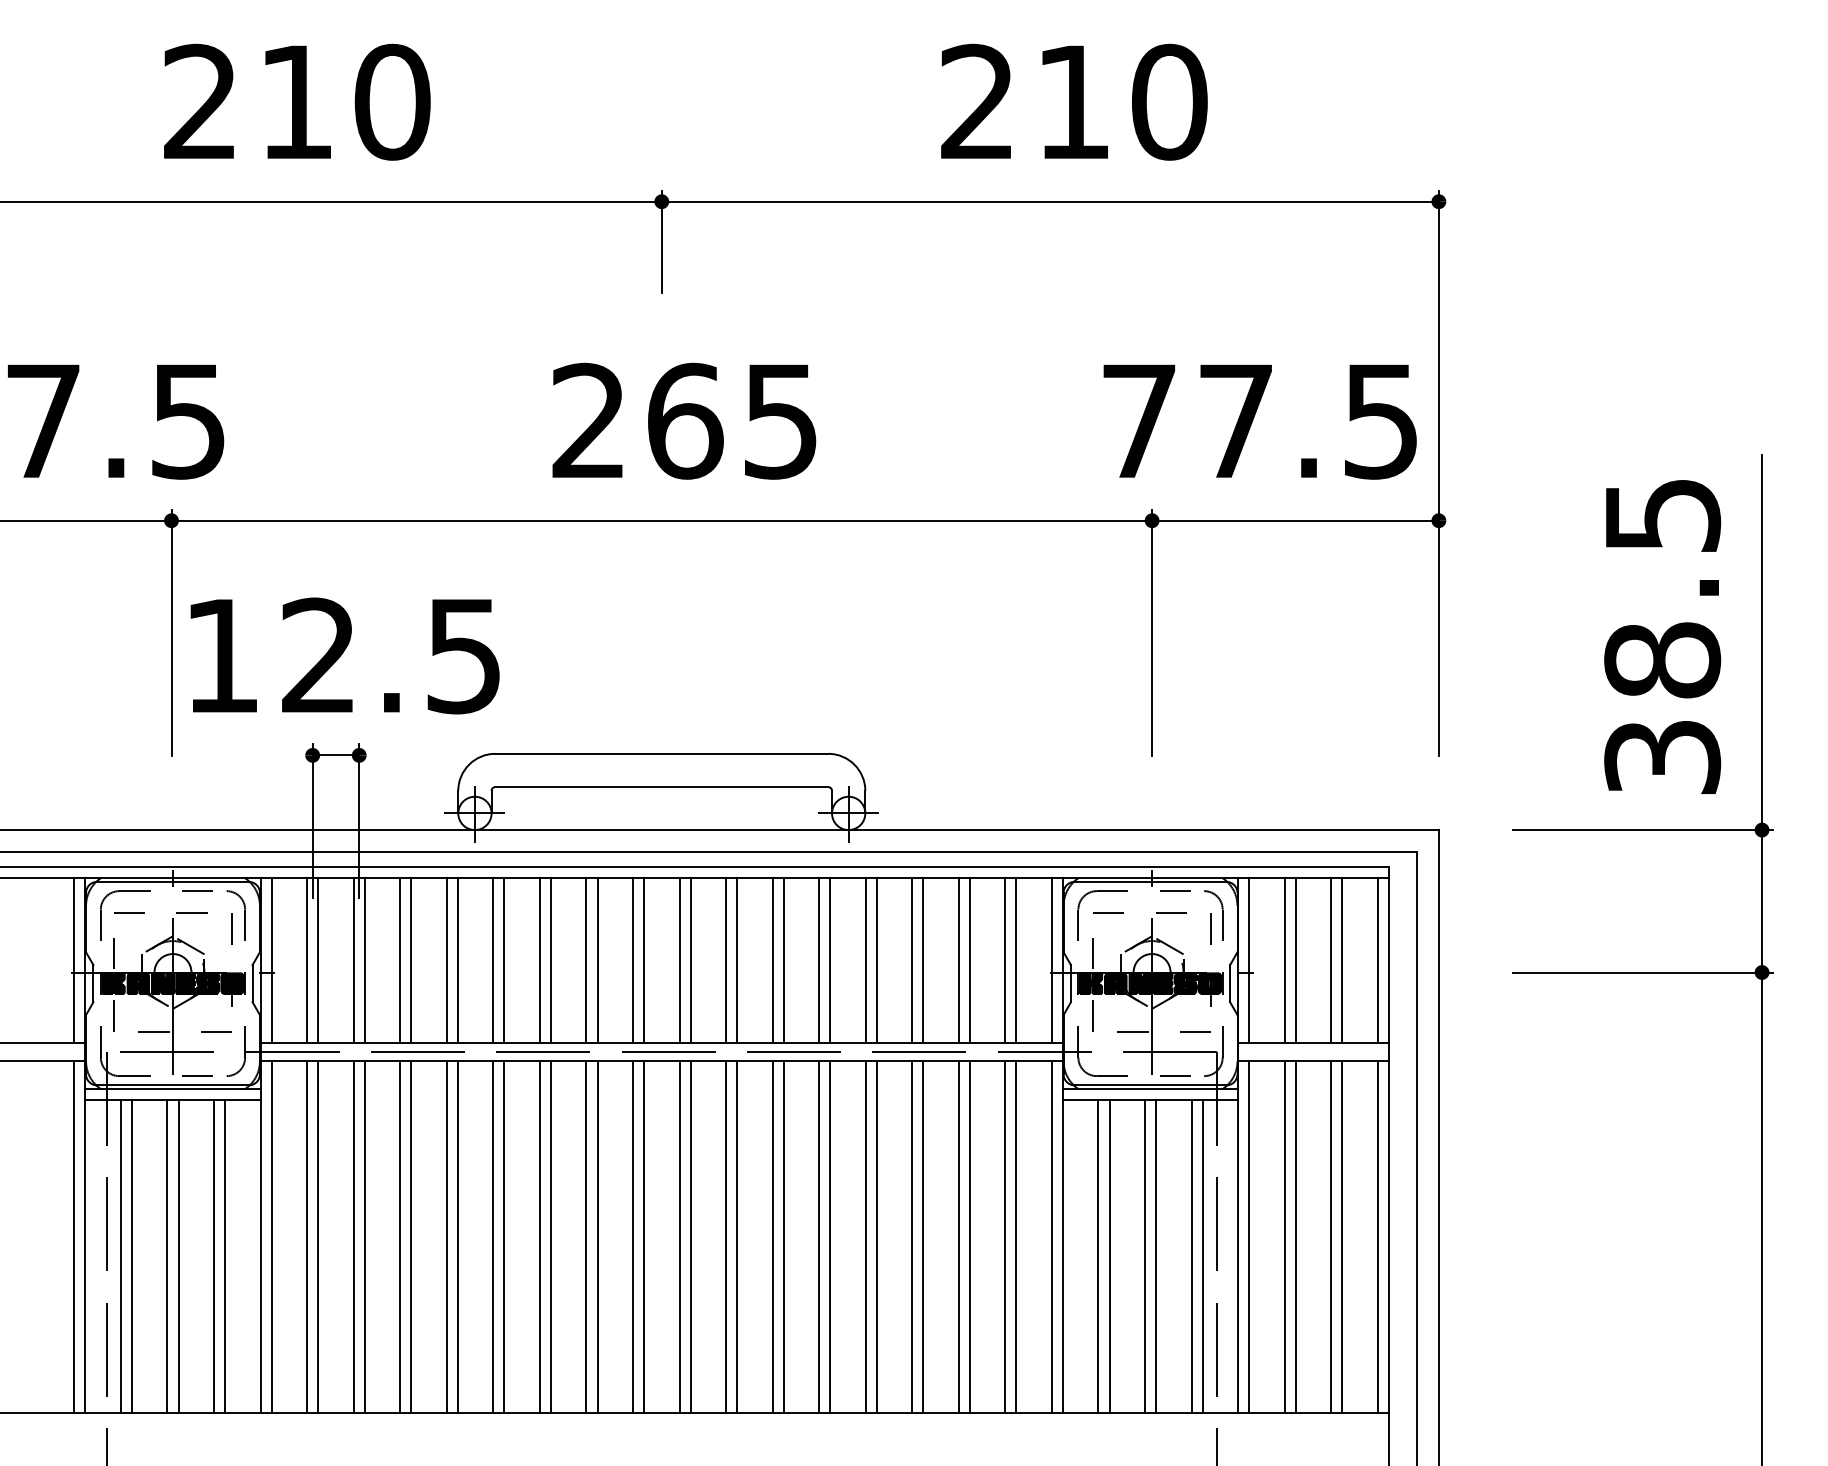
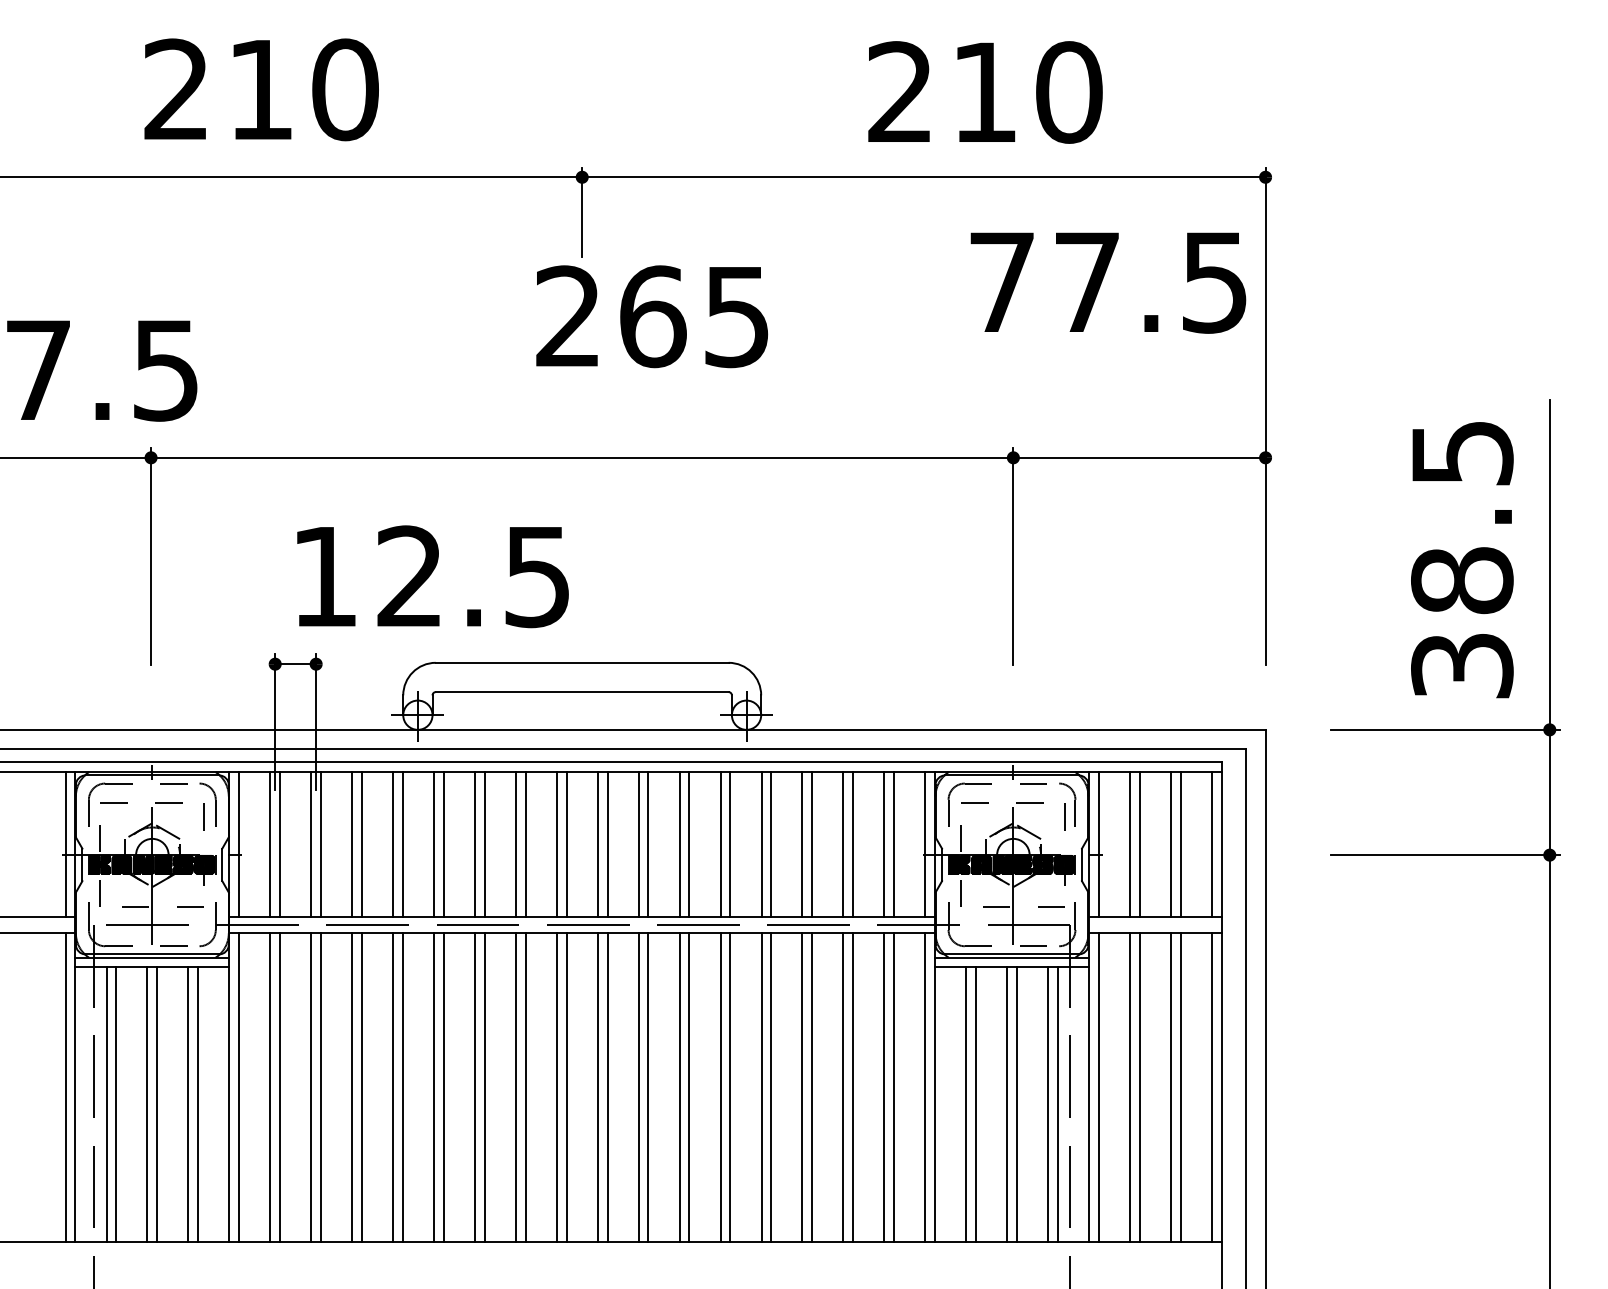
text: (1074, 101) -> (985, 91), moved
text: (684, 420) -> (652, 316), moved
text: (1259, 421) -> (1107, 282), moved
text: (344, 655) -> (432, 576), moved

